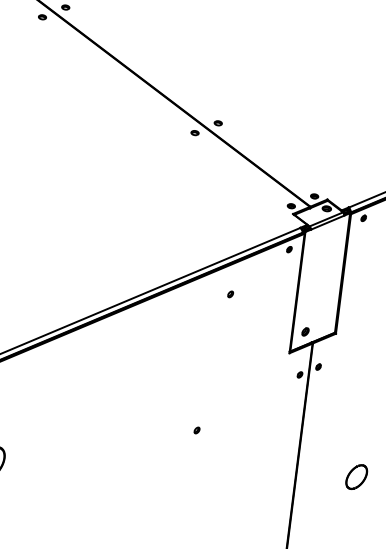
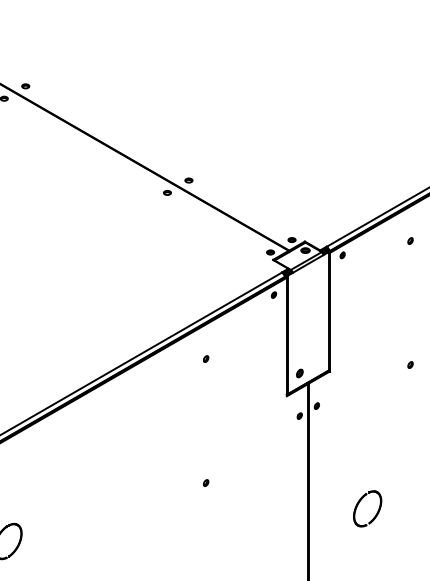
part: (231, 293) -> (206, 358), moved
part: (356, 476) -> (367, 508), size x1.43

